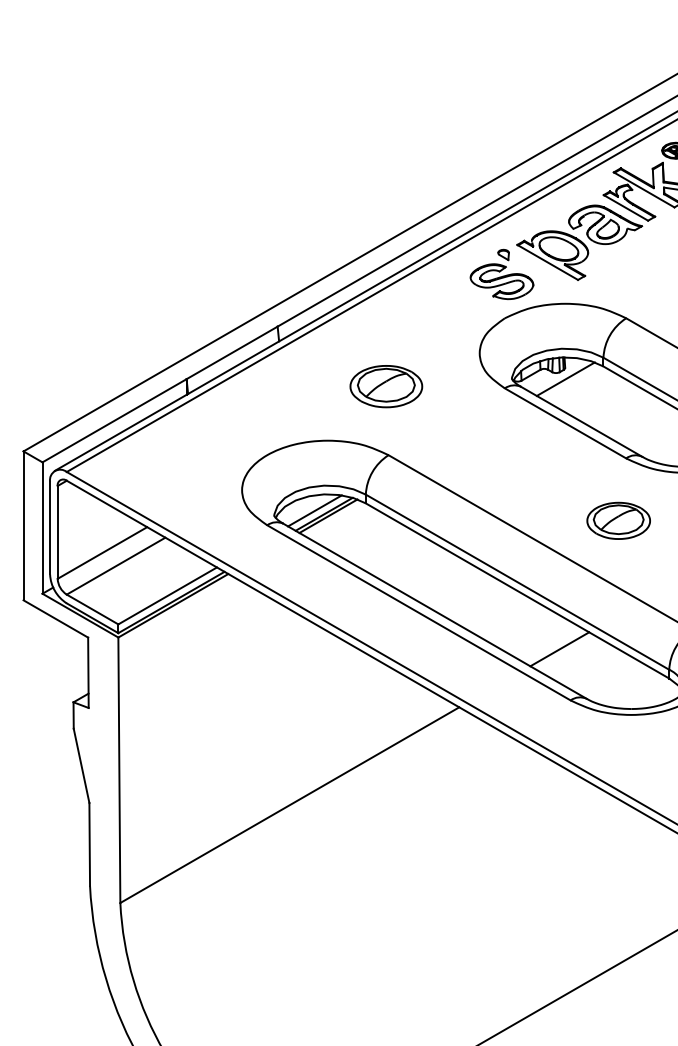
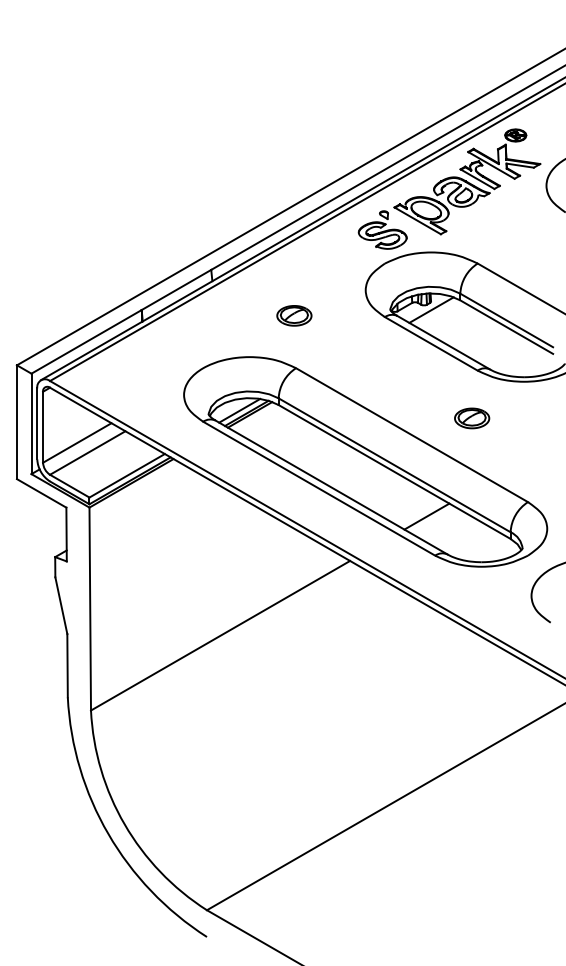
part: (386, 386) -> (294, 315), size x0.62
part: (619, 520) -> (472, 418), size x0.71

